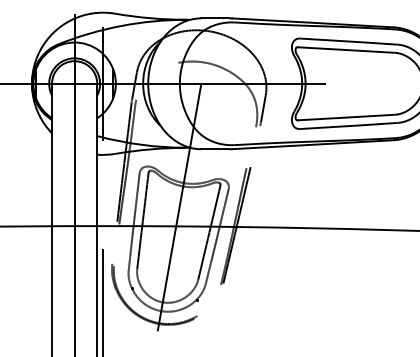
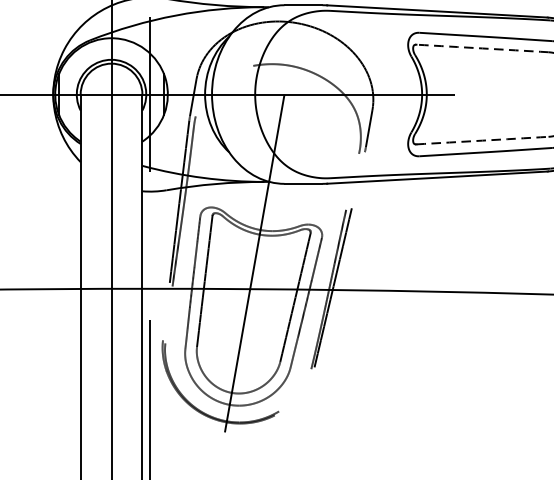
arc: (346, 50) -> (482, 49), solid -> dashed
arc: (346, 117) -> (482, 140), solid -> dashed

